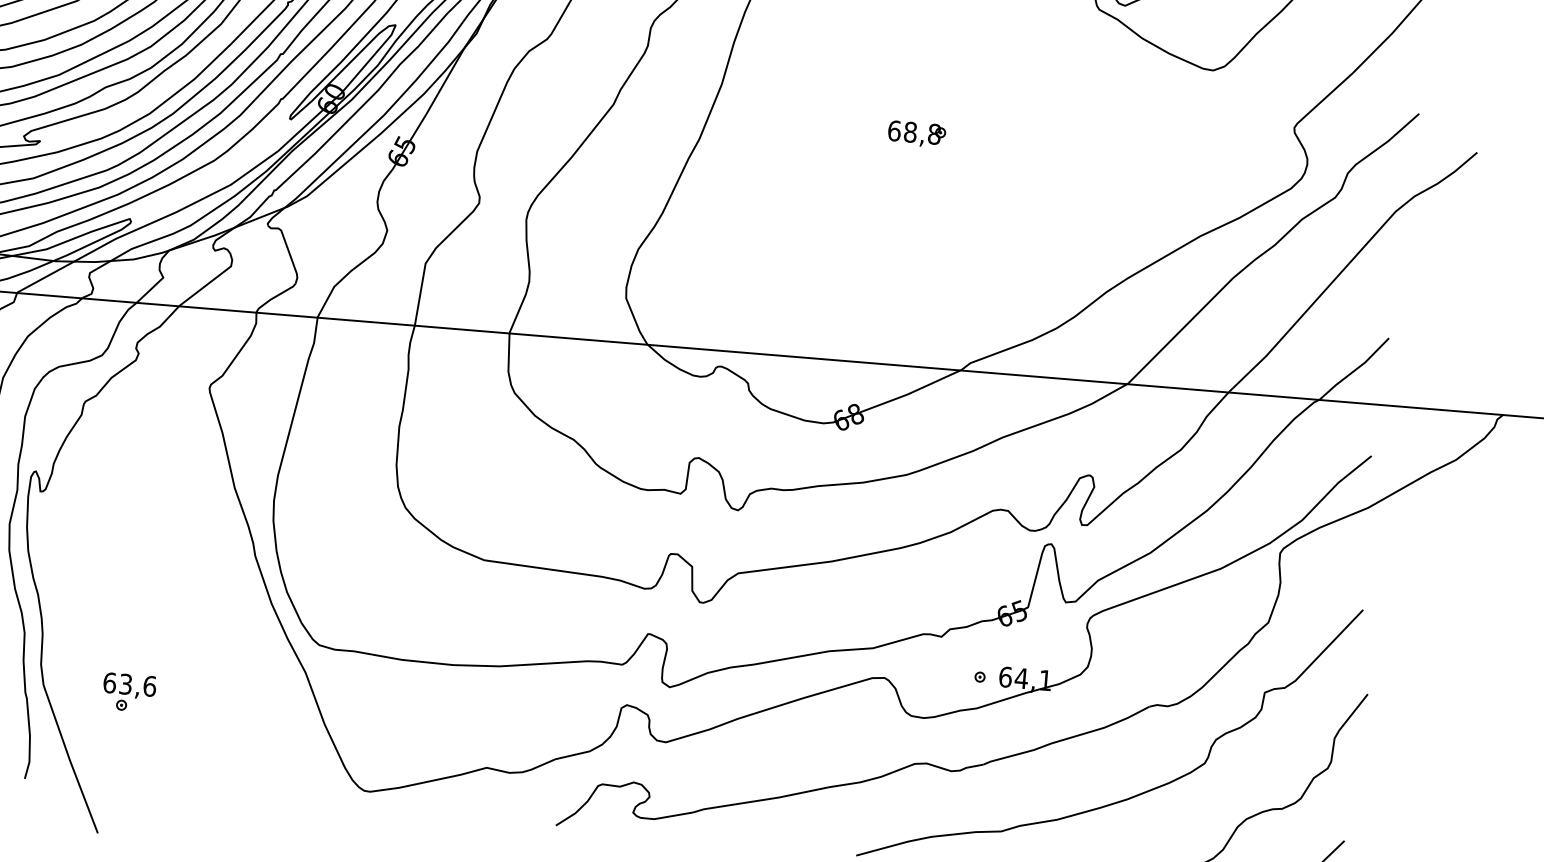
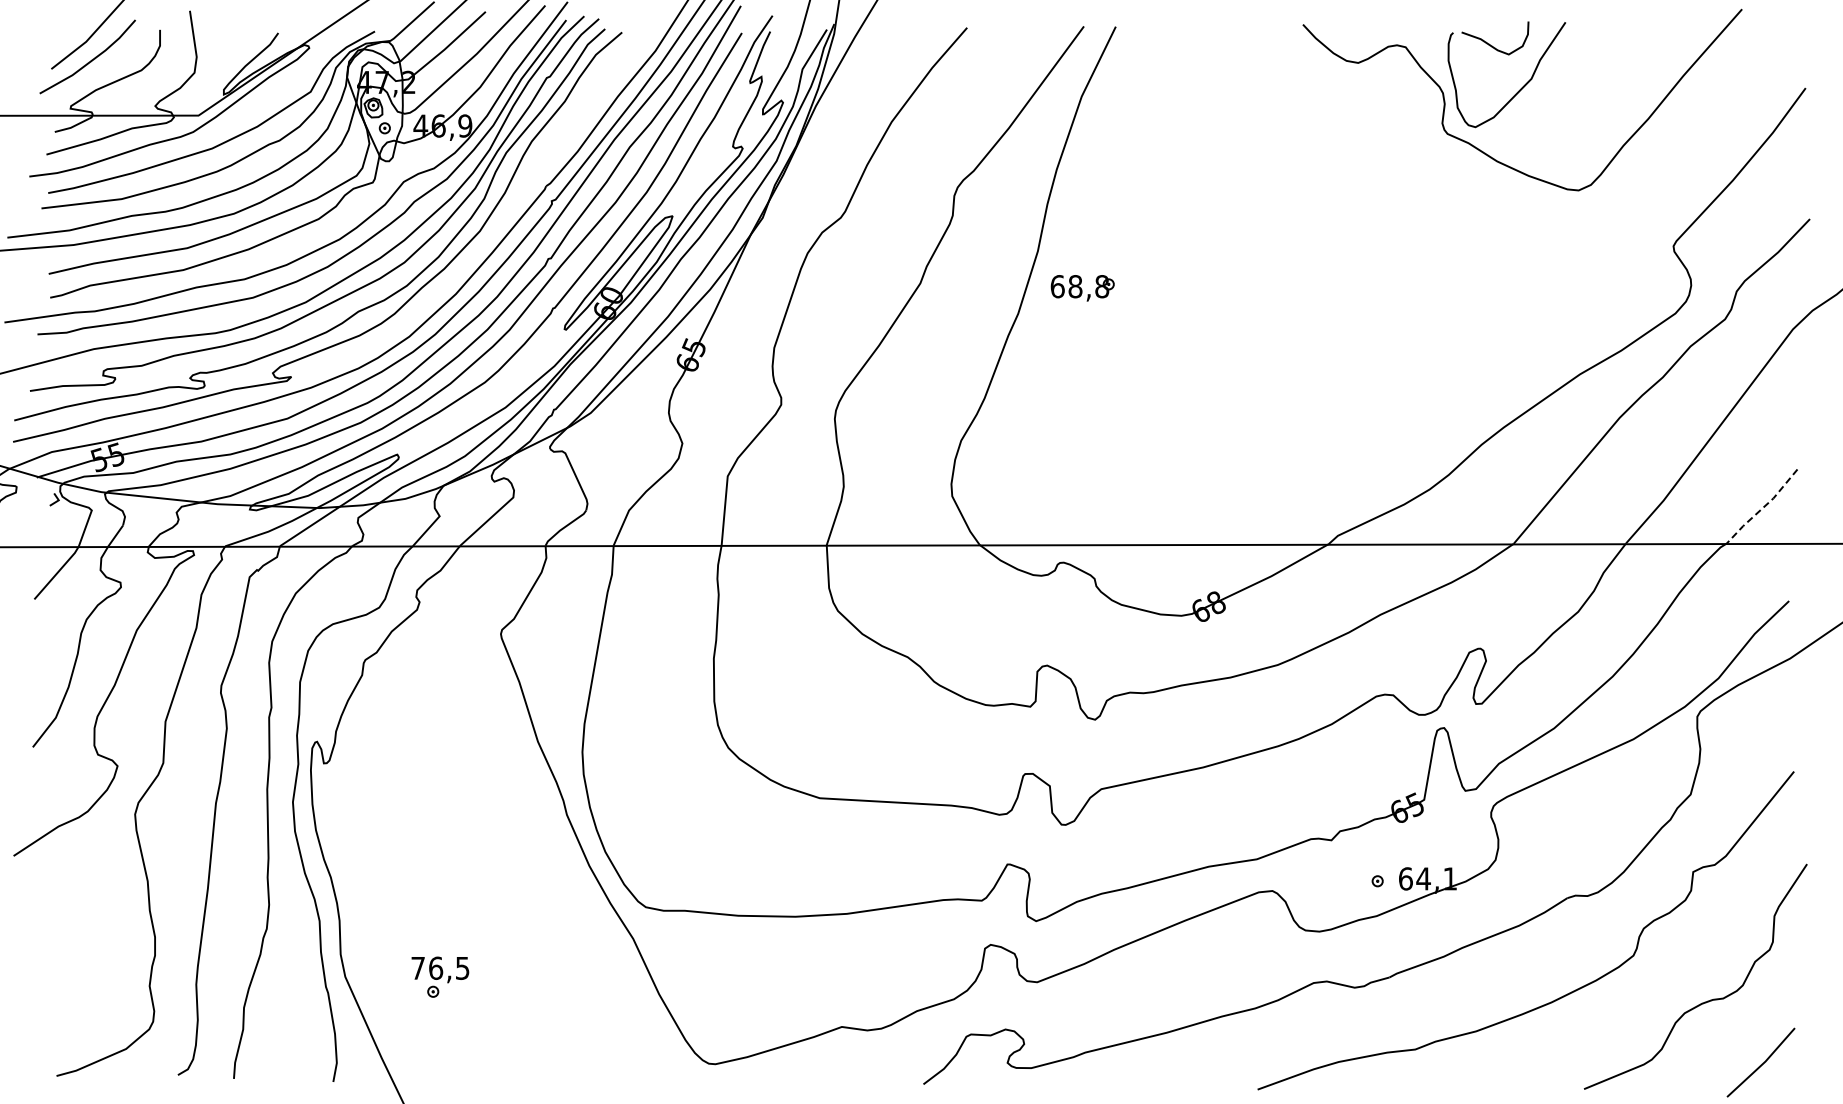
part: (916, 134) -> (1082, 288), moved
line: (1355, 369) -> (1763, 507), solid -> dashed
text: (129, 683) -> (440, 967), 63,6 -> 76,5

